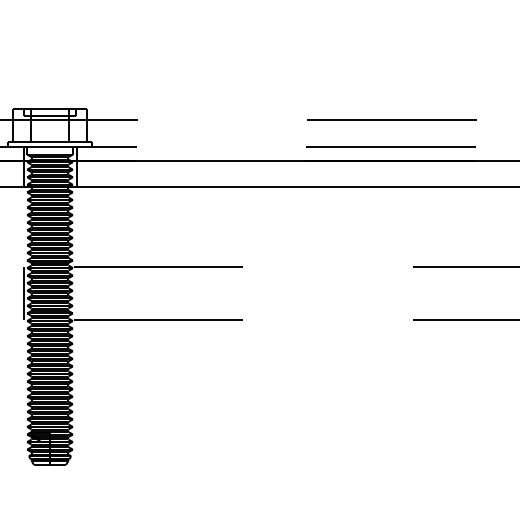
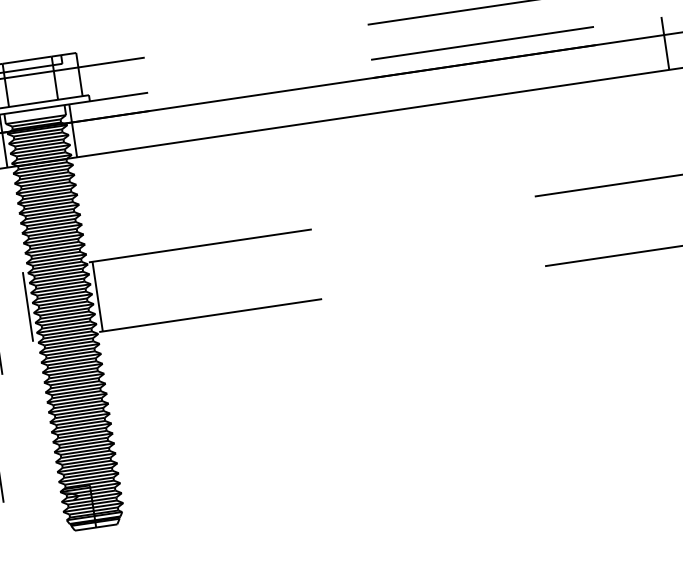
line: (76, 292) -> (97, 295), added

